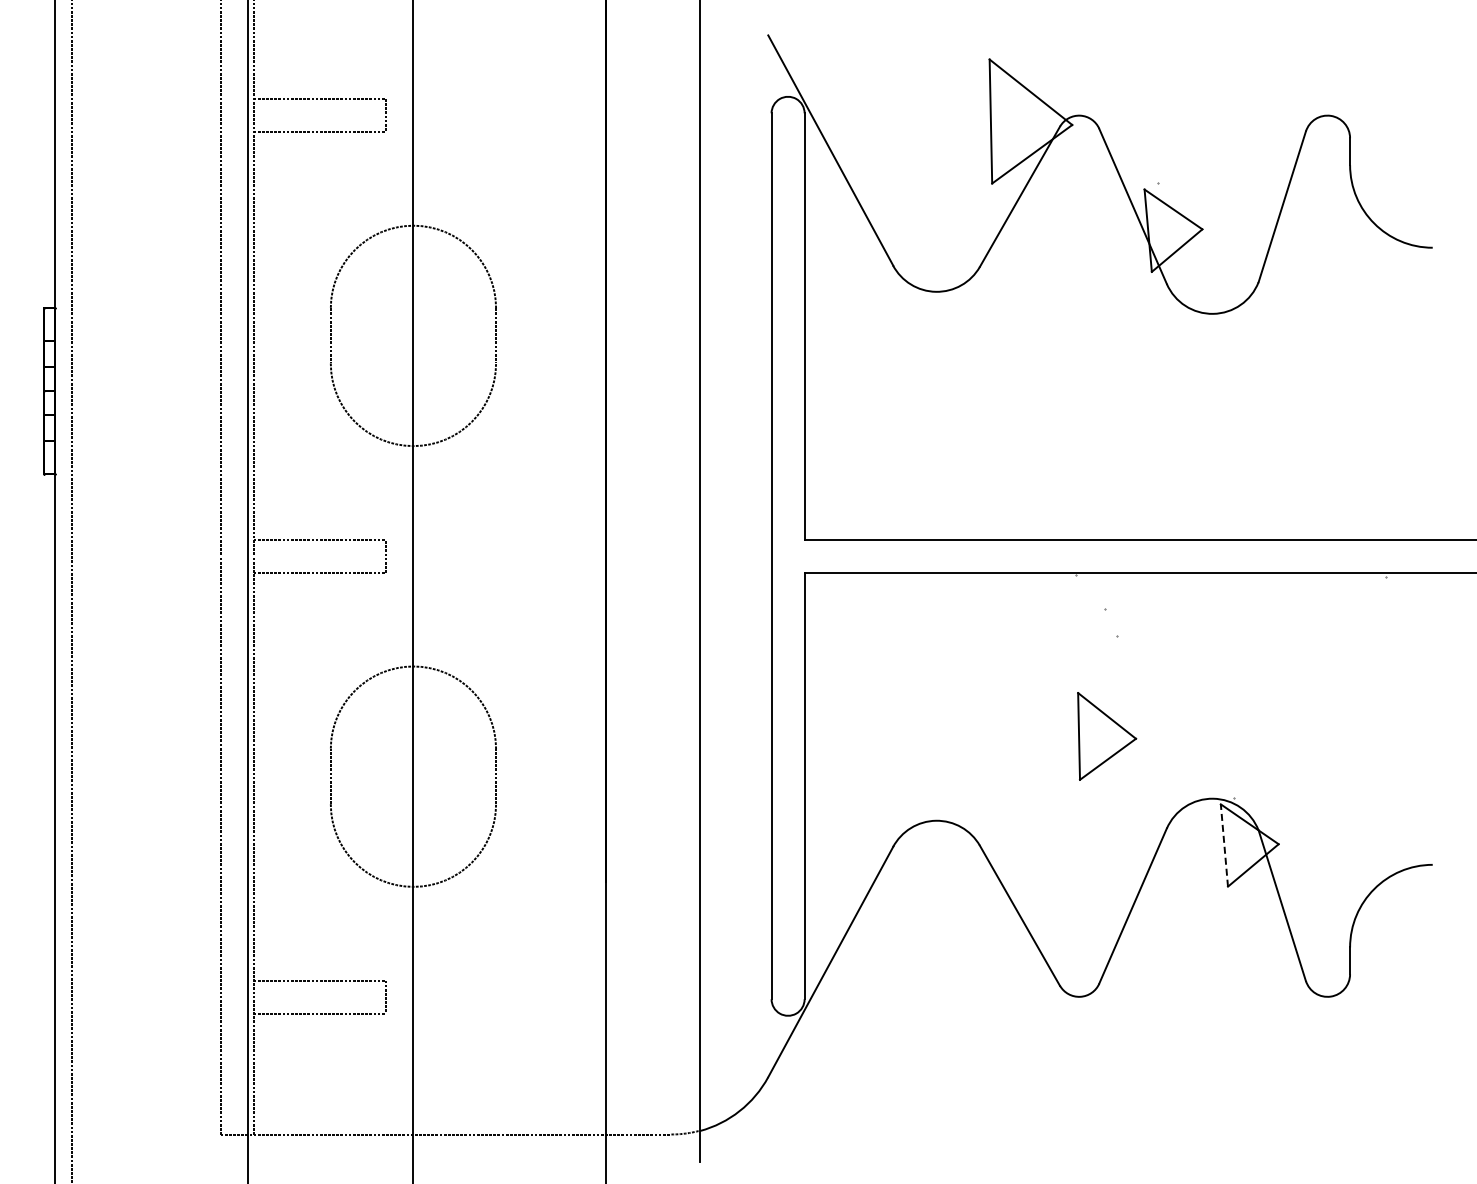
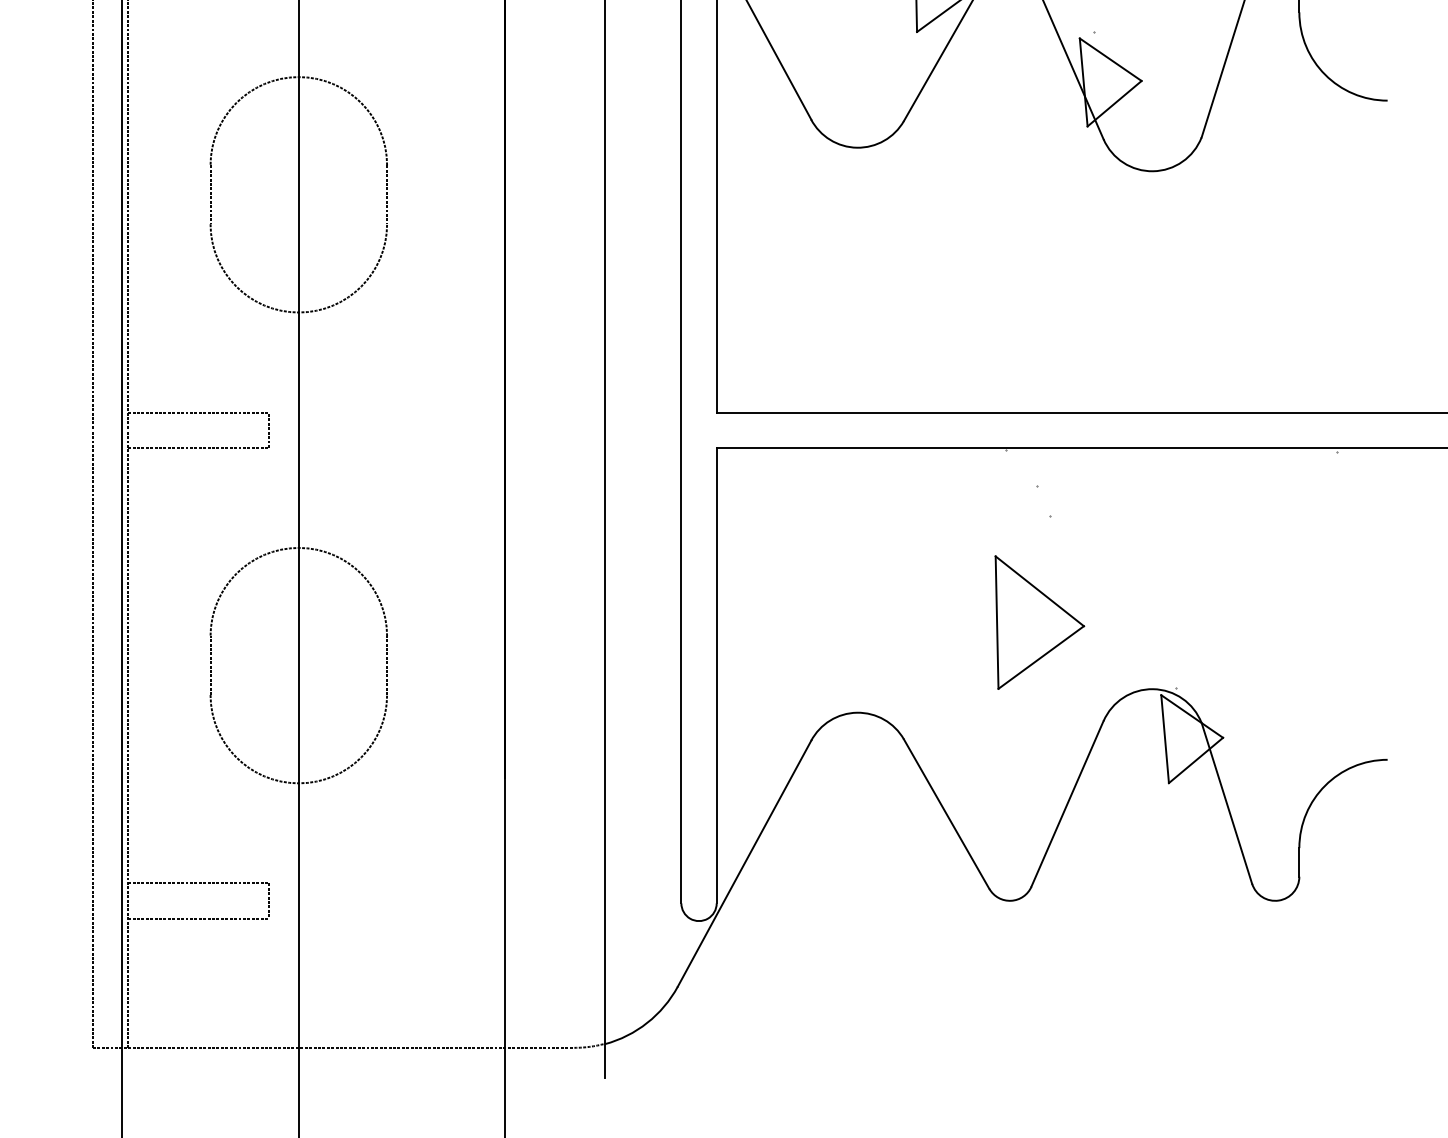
part: (1106, 736) -> (1039, 622), size x1.43
line: (1224, 845) -> (1165, 739), dashed -> solid

